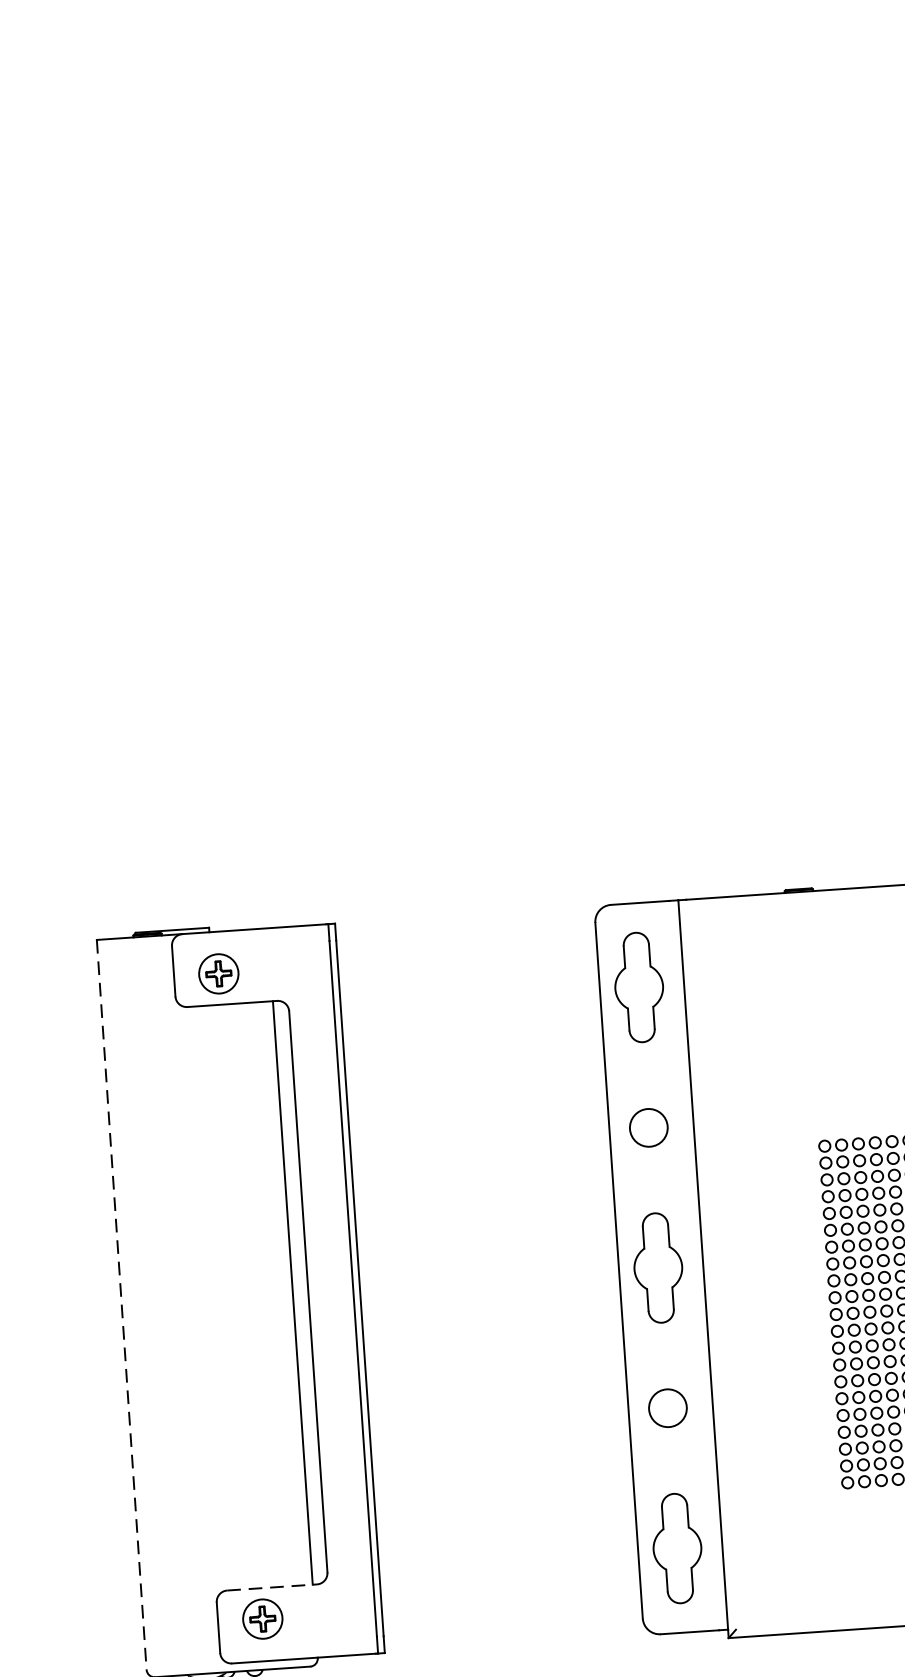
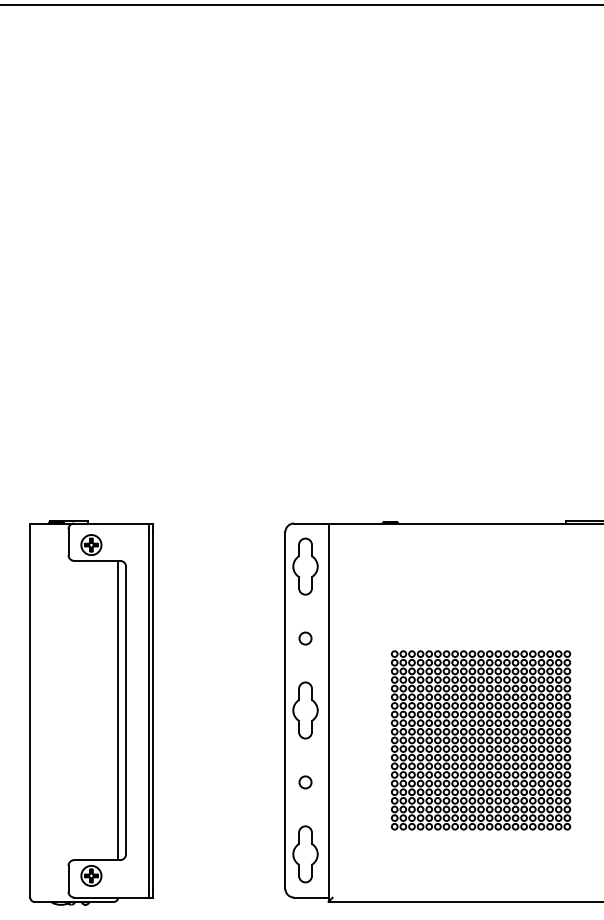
circle: (648, 1127) -> (305, 638), size x0.62
line: (122, 1306) -> (30, 711), dashed -> solid
circle: (667, 1408) -> (305, 782), size x0.62
line: (272, 1588) -> (97, 860), dashed -> solid

